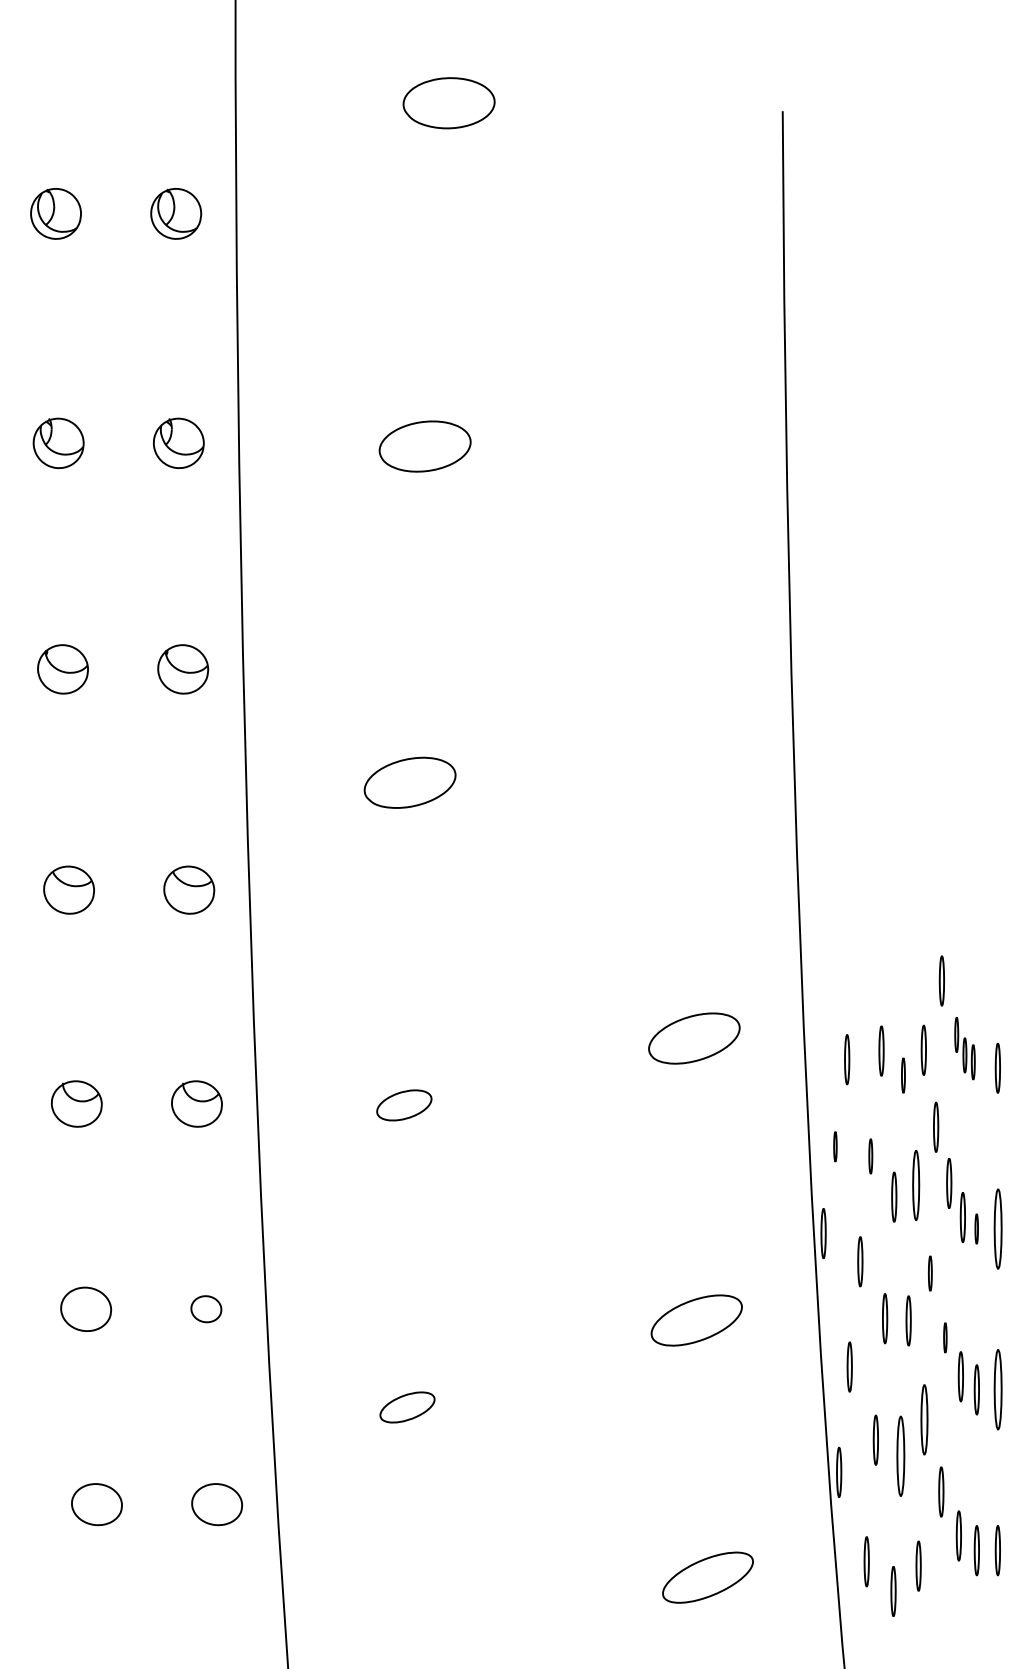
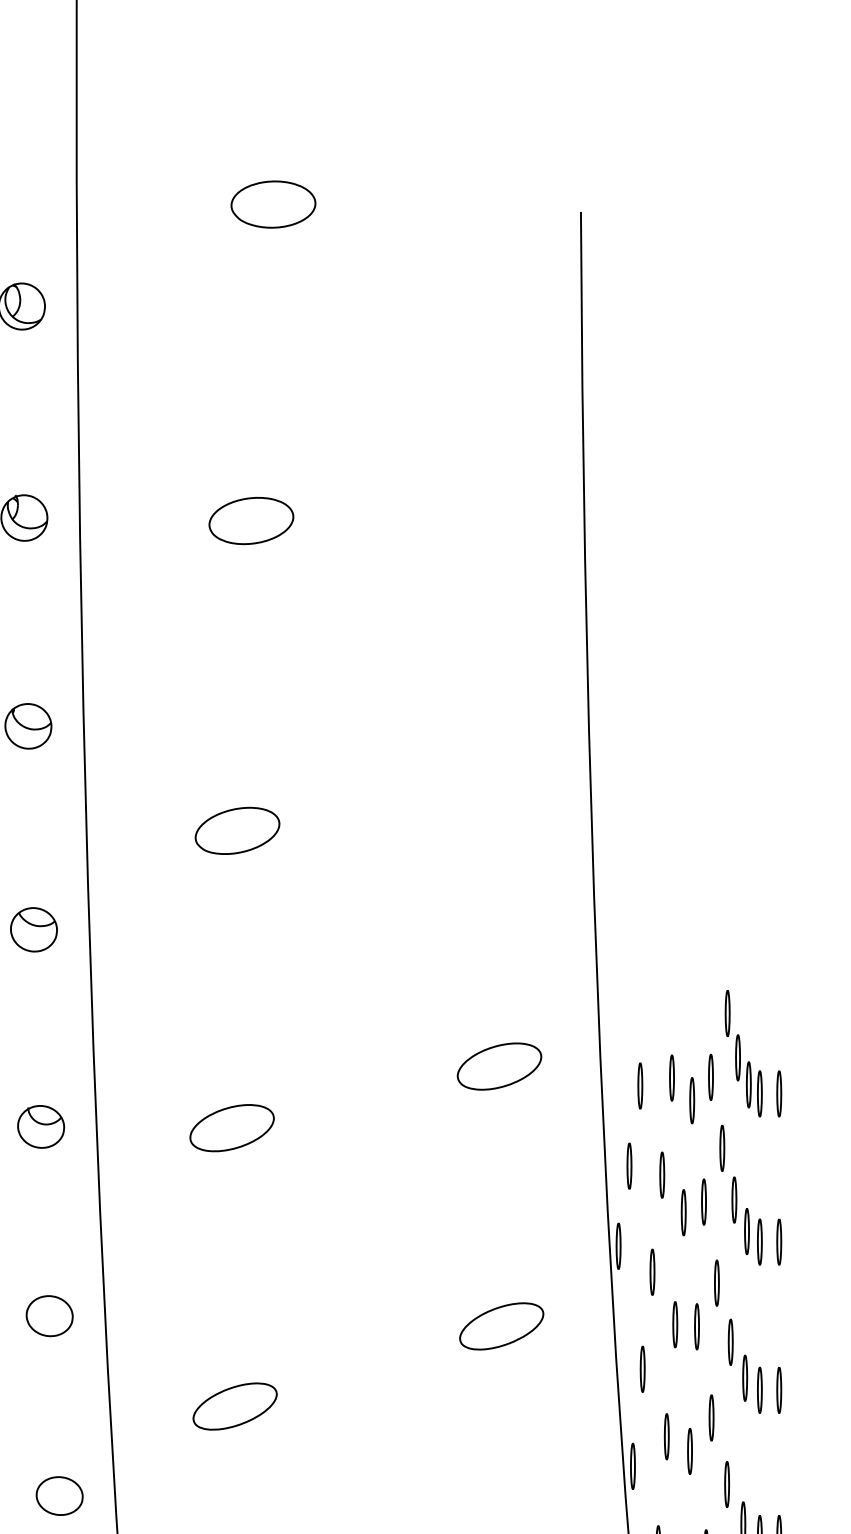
part: (964, 1048) -> (748, 1075), size x1.43
part: (903, 1075) -> (692, 1100), size x1.43
part: (404, 1105) -> (232, 1128), size x1.67
part: (835, 1146) -> (629, 1166), size x1.67
part: (870, 1156) -> (661, 1175), size x1.43
part: (916, 1185) -> (704, 1201), size x0.71
part: (976, 1228) -> (759, 1241), size x1.67
part: (997, 1228) -> (778, 1241), size x0.62
part: (930, 1273) -> (717, 1283), size x1.43
part: (206, 1308) -> (49, 1315), size x1.67
part: (945, 1337) -> (730, 1342), size x1.67
part: (997, 1389) -> (778, 1390), size x0.62
part: (407, 1407) -> (235, 1406), size x1.67
part: (924, 1419) -> (711, 1417), size x0.71
part: (901, 1455) -> (690, 1450), size x0.62

